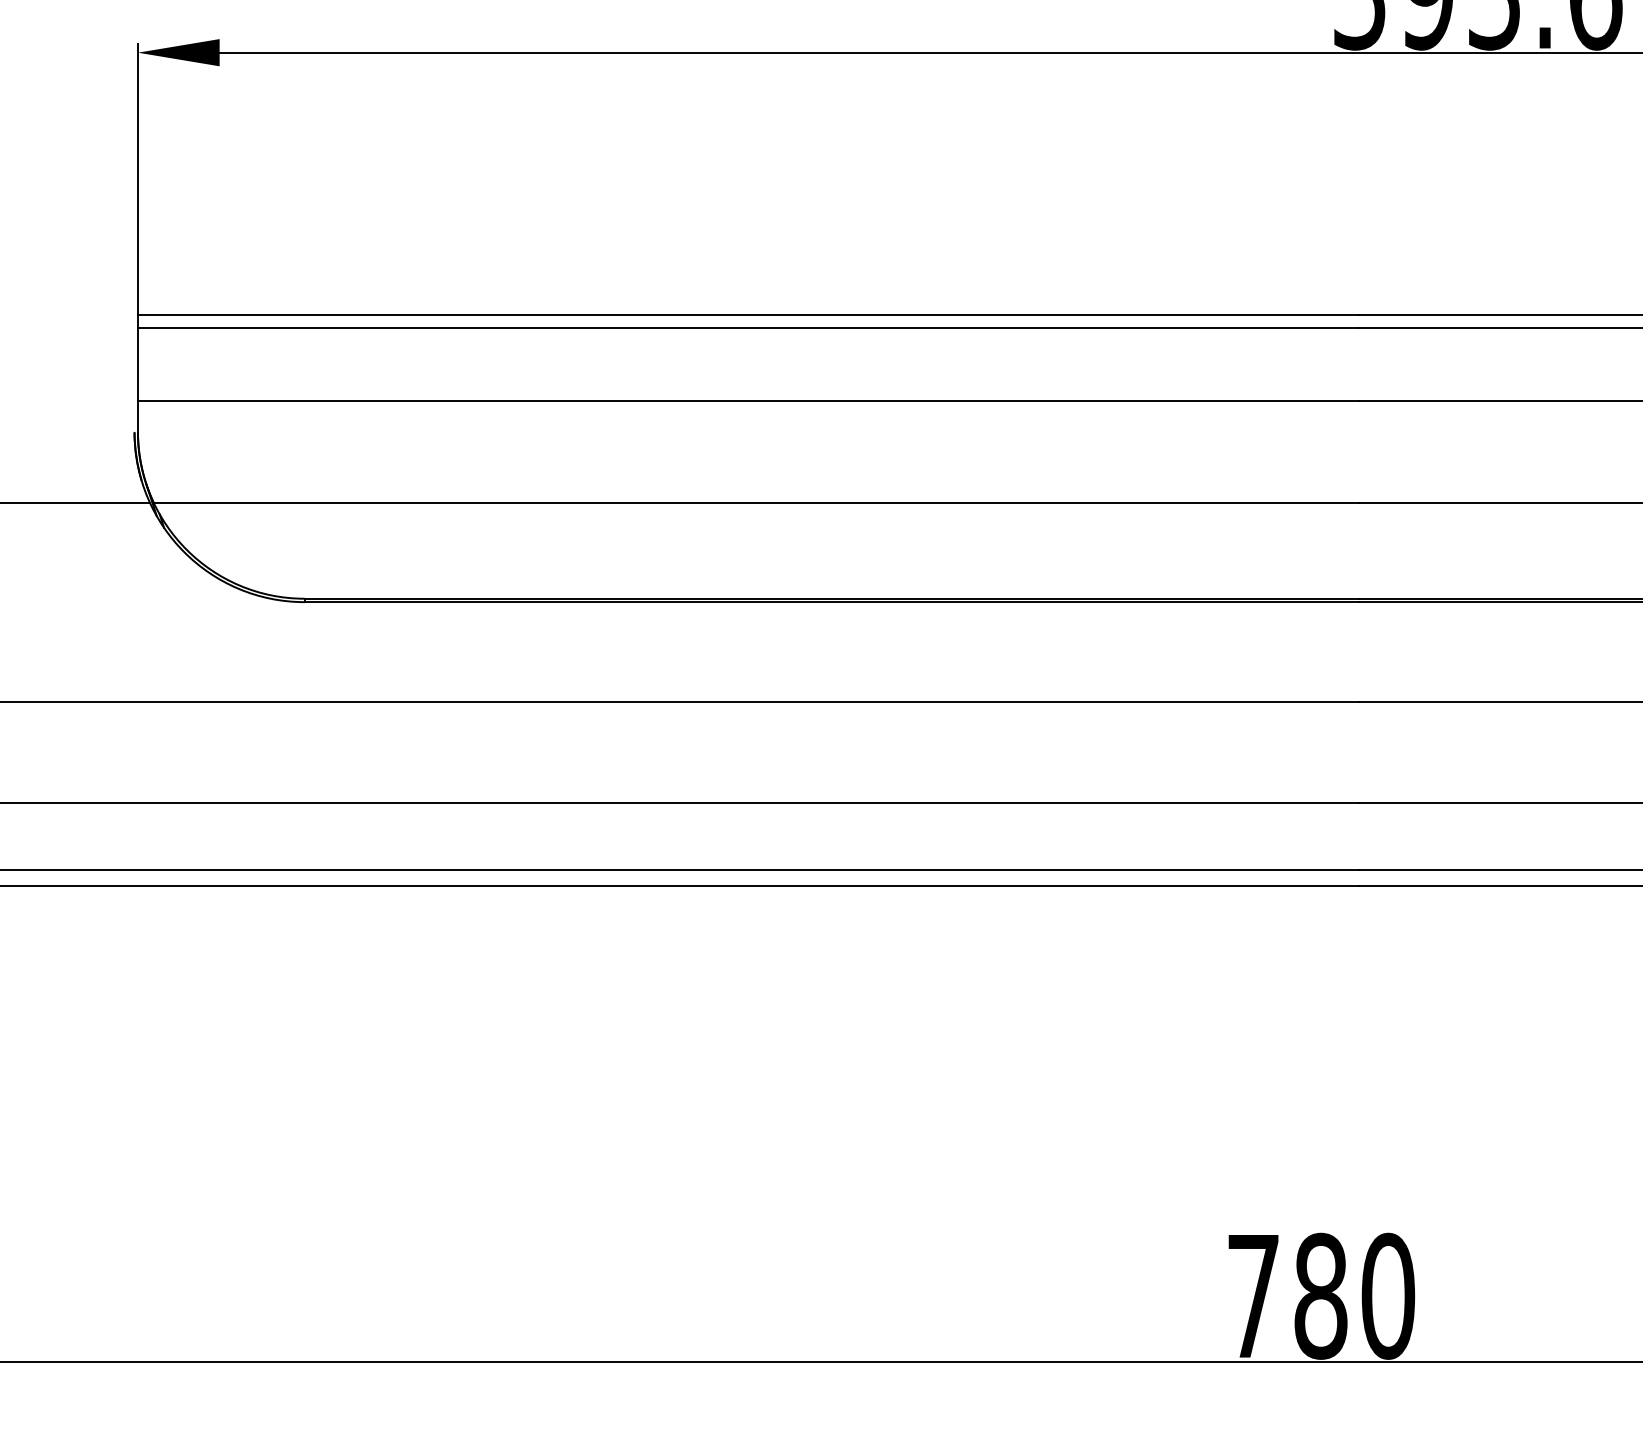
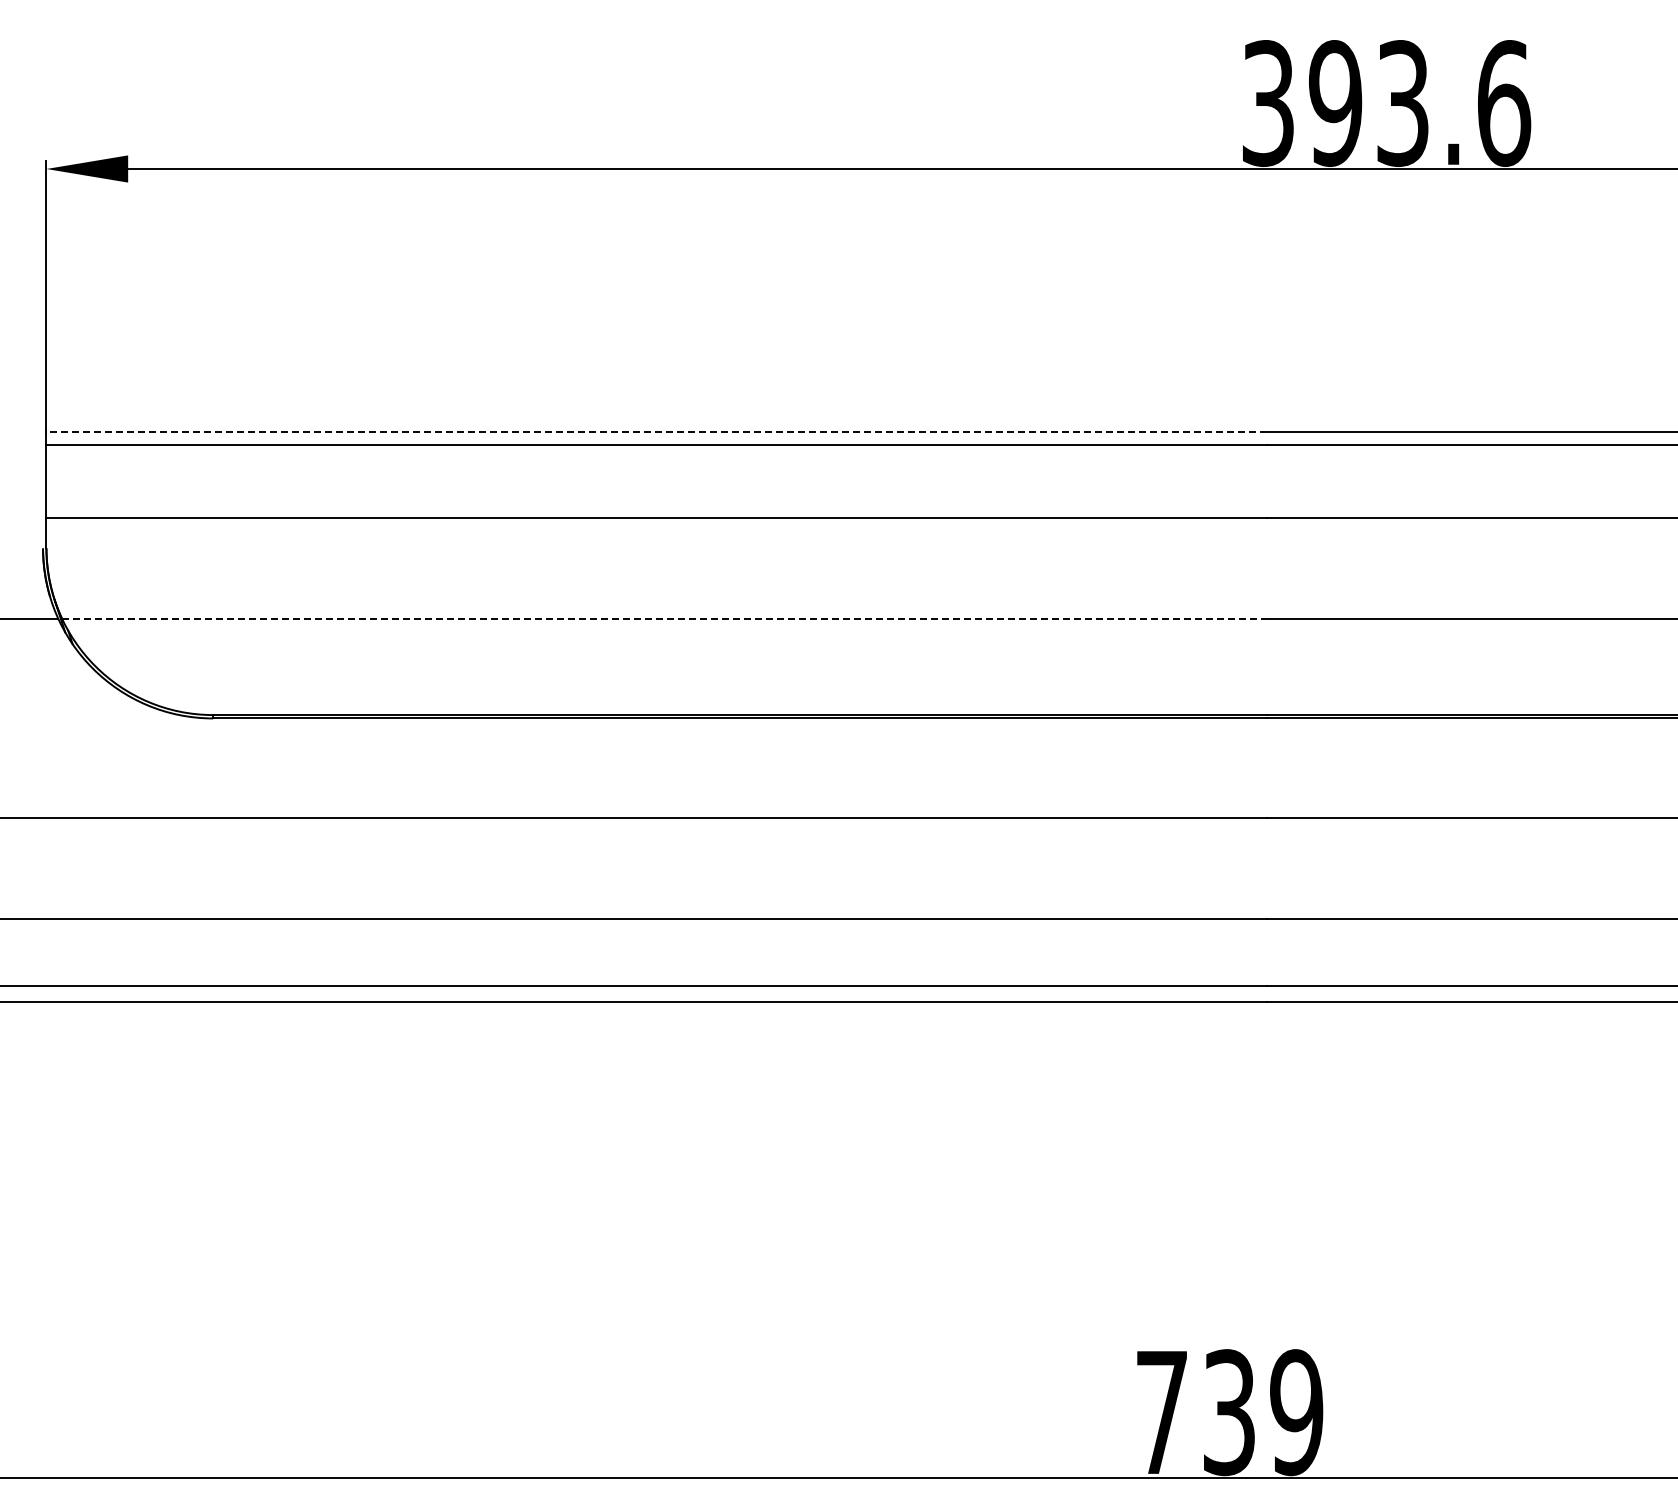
line: (747, 315) -> (656, 431), solid -> dashed
line: (755, 502) -> (664, 618), solid -> dashed
text: (1354, 1296) -> (1263, 1412), 780 -> 739

